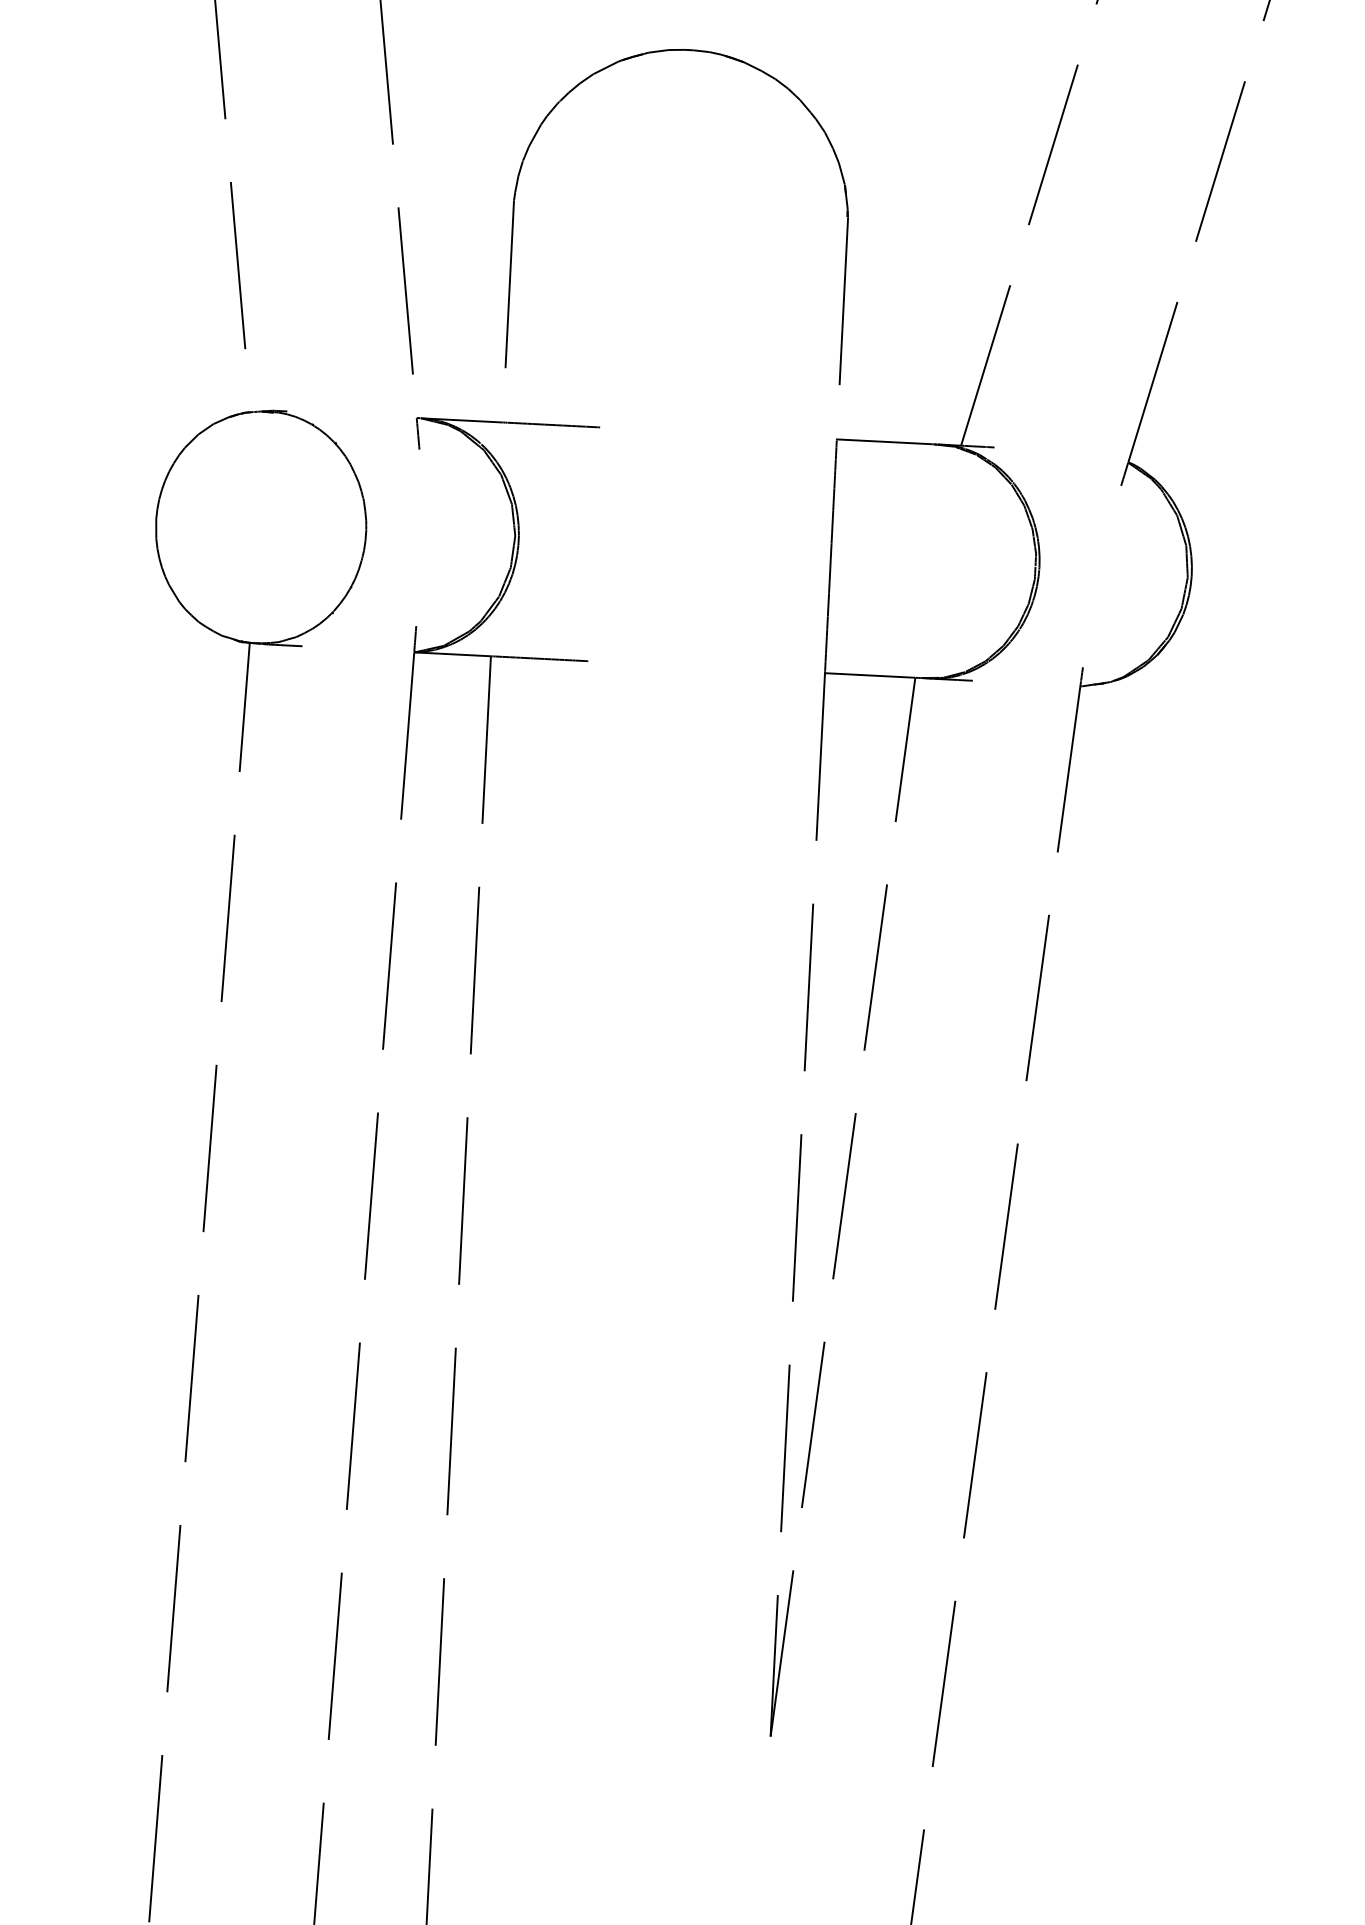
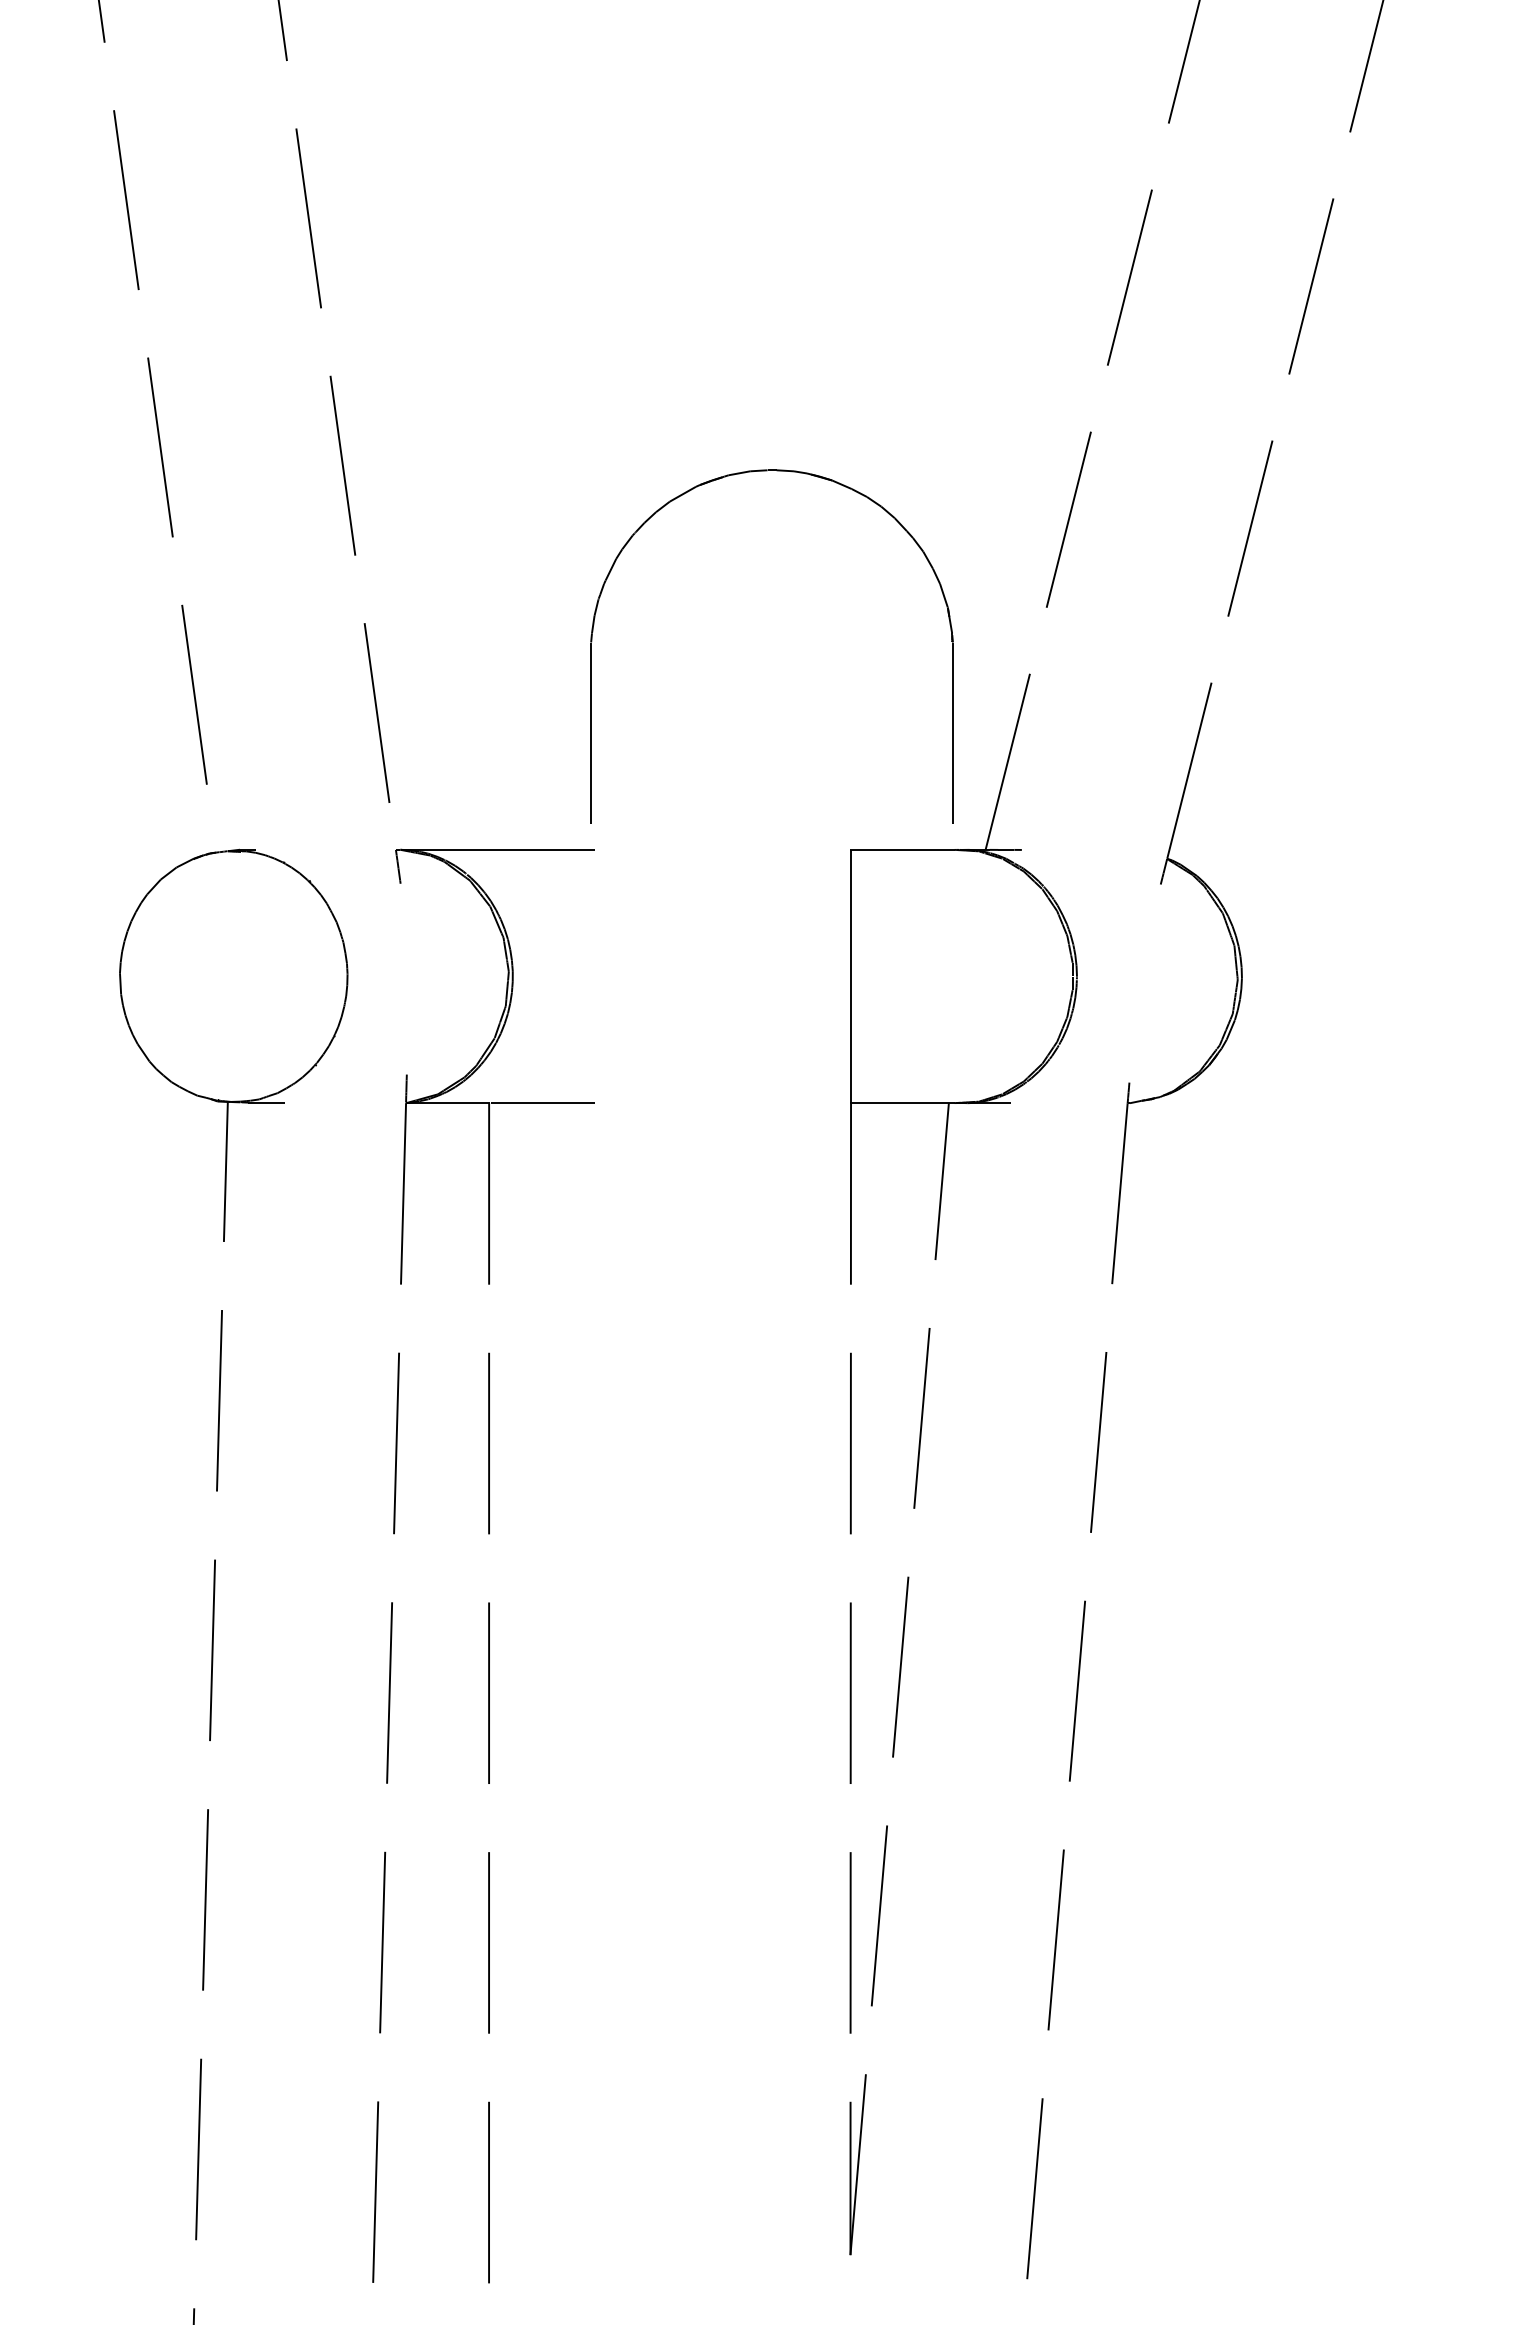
part: (637, 56) -> (716, 480), moved

